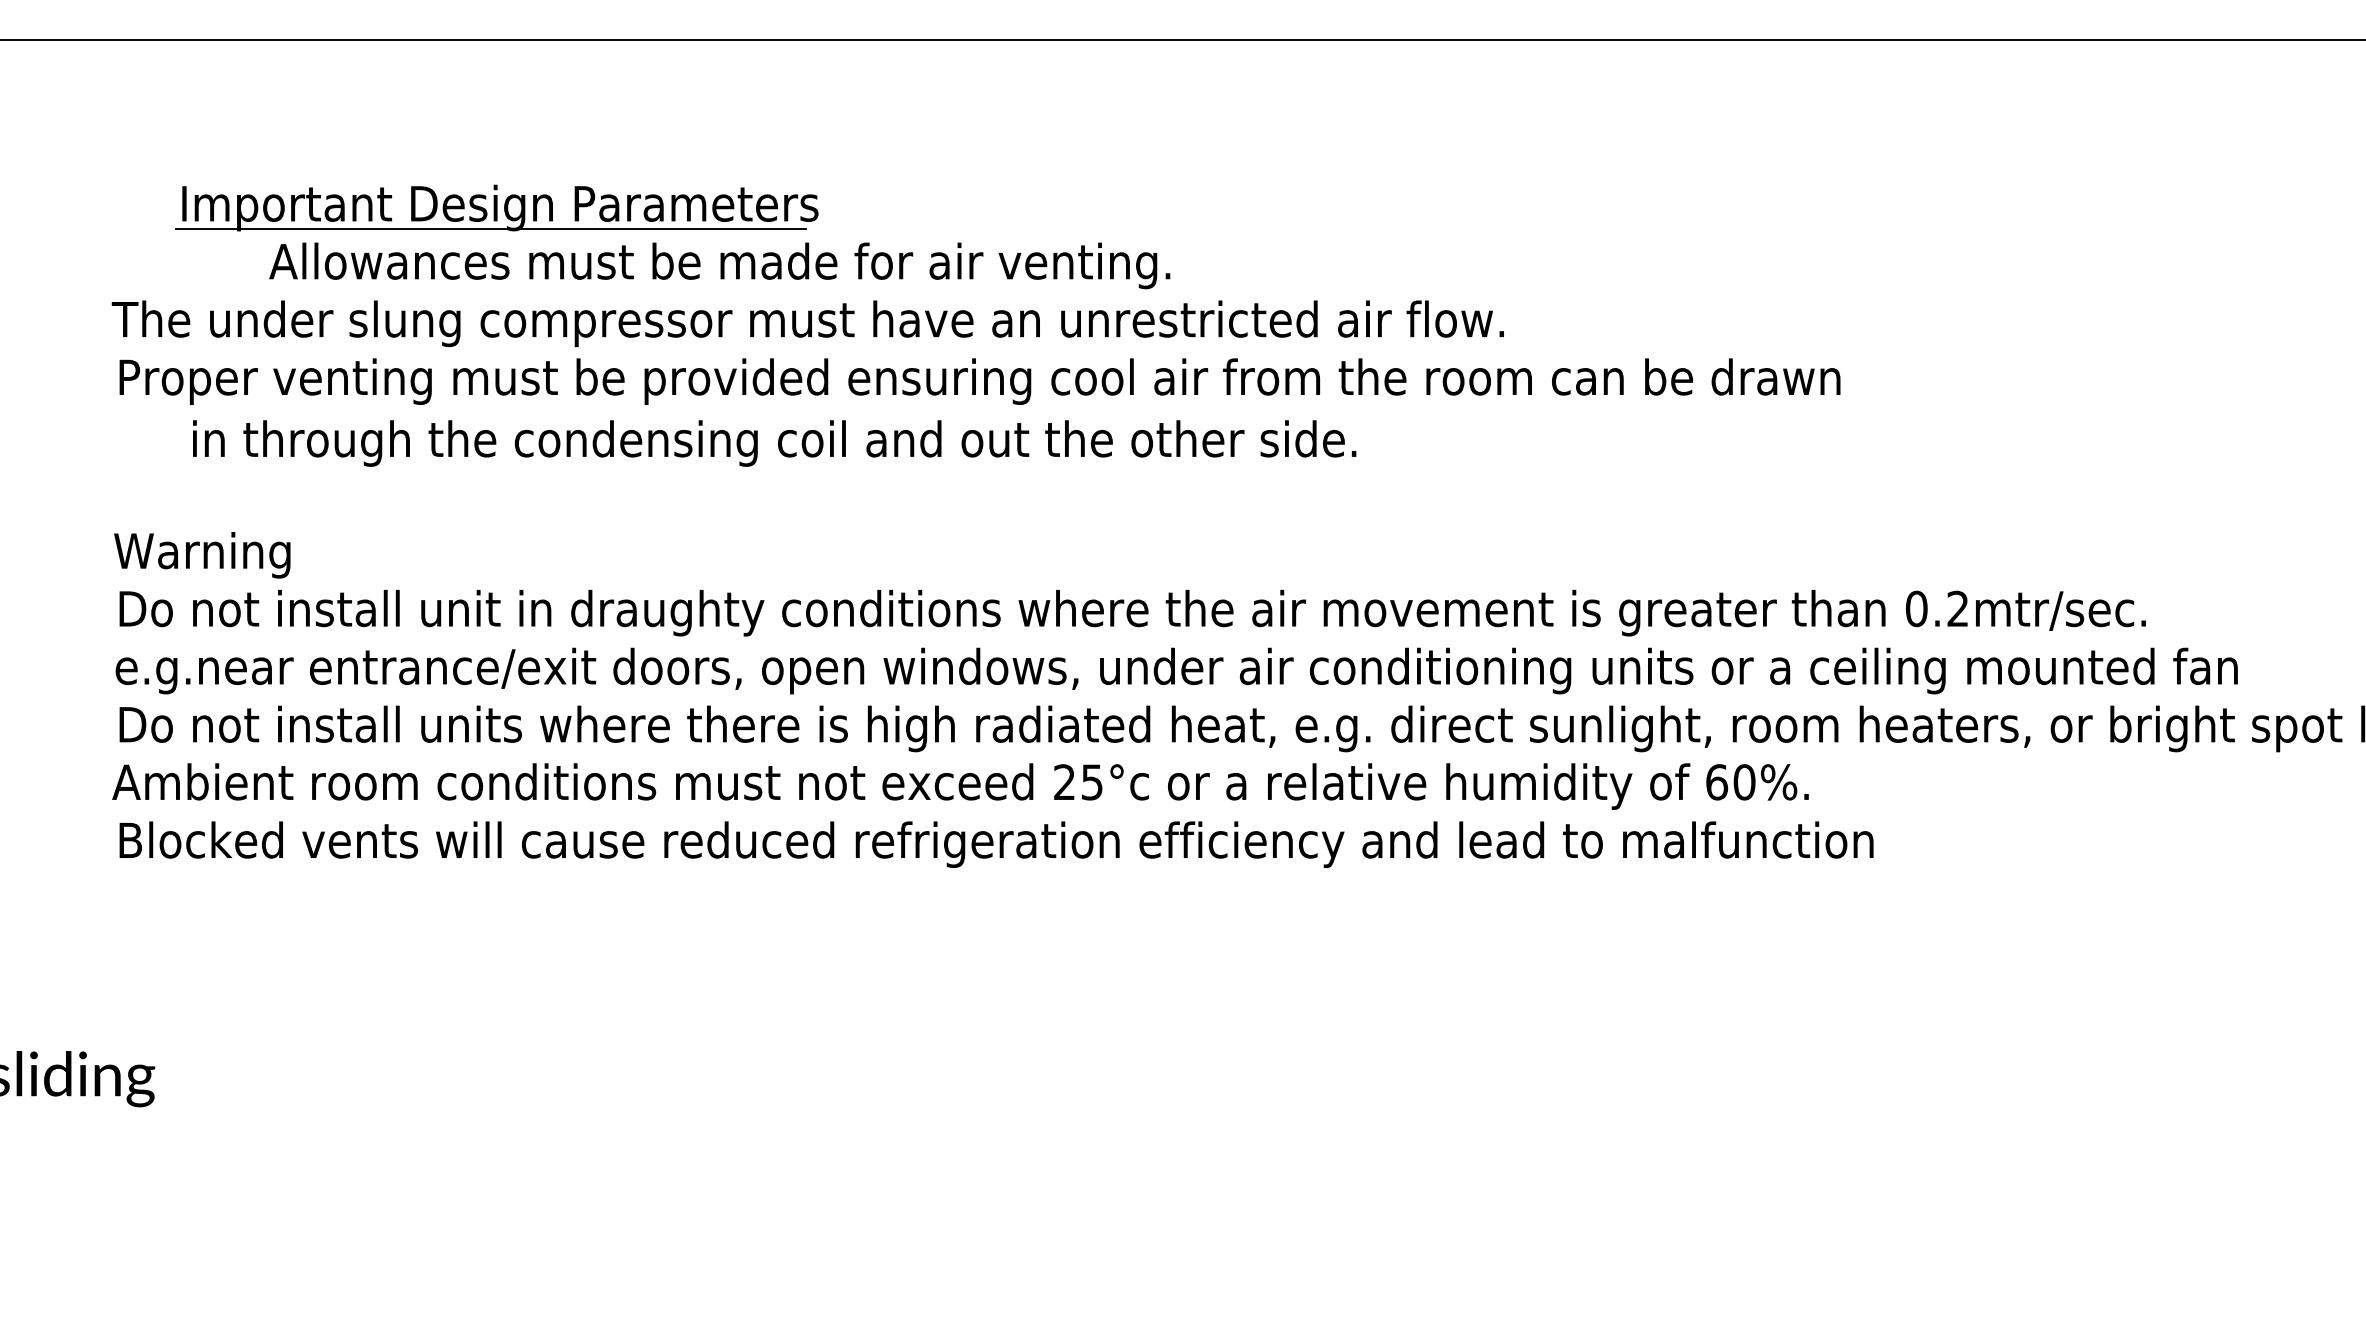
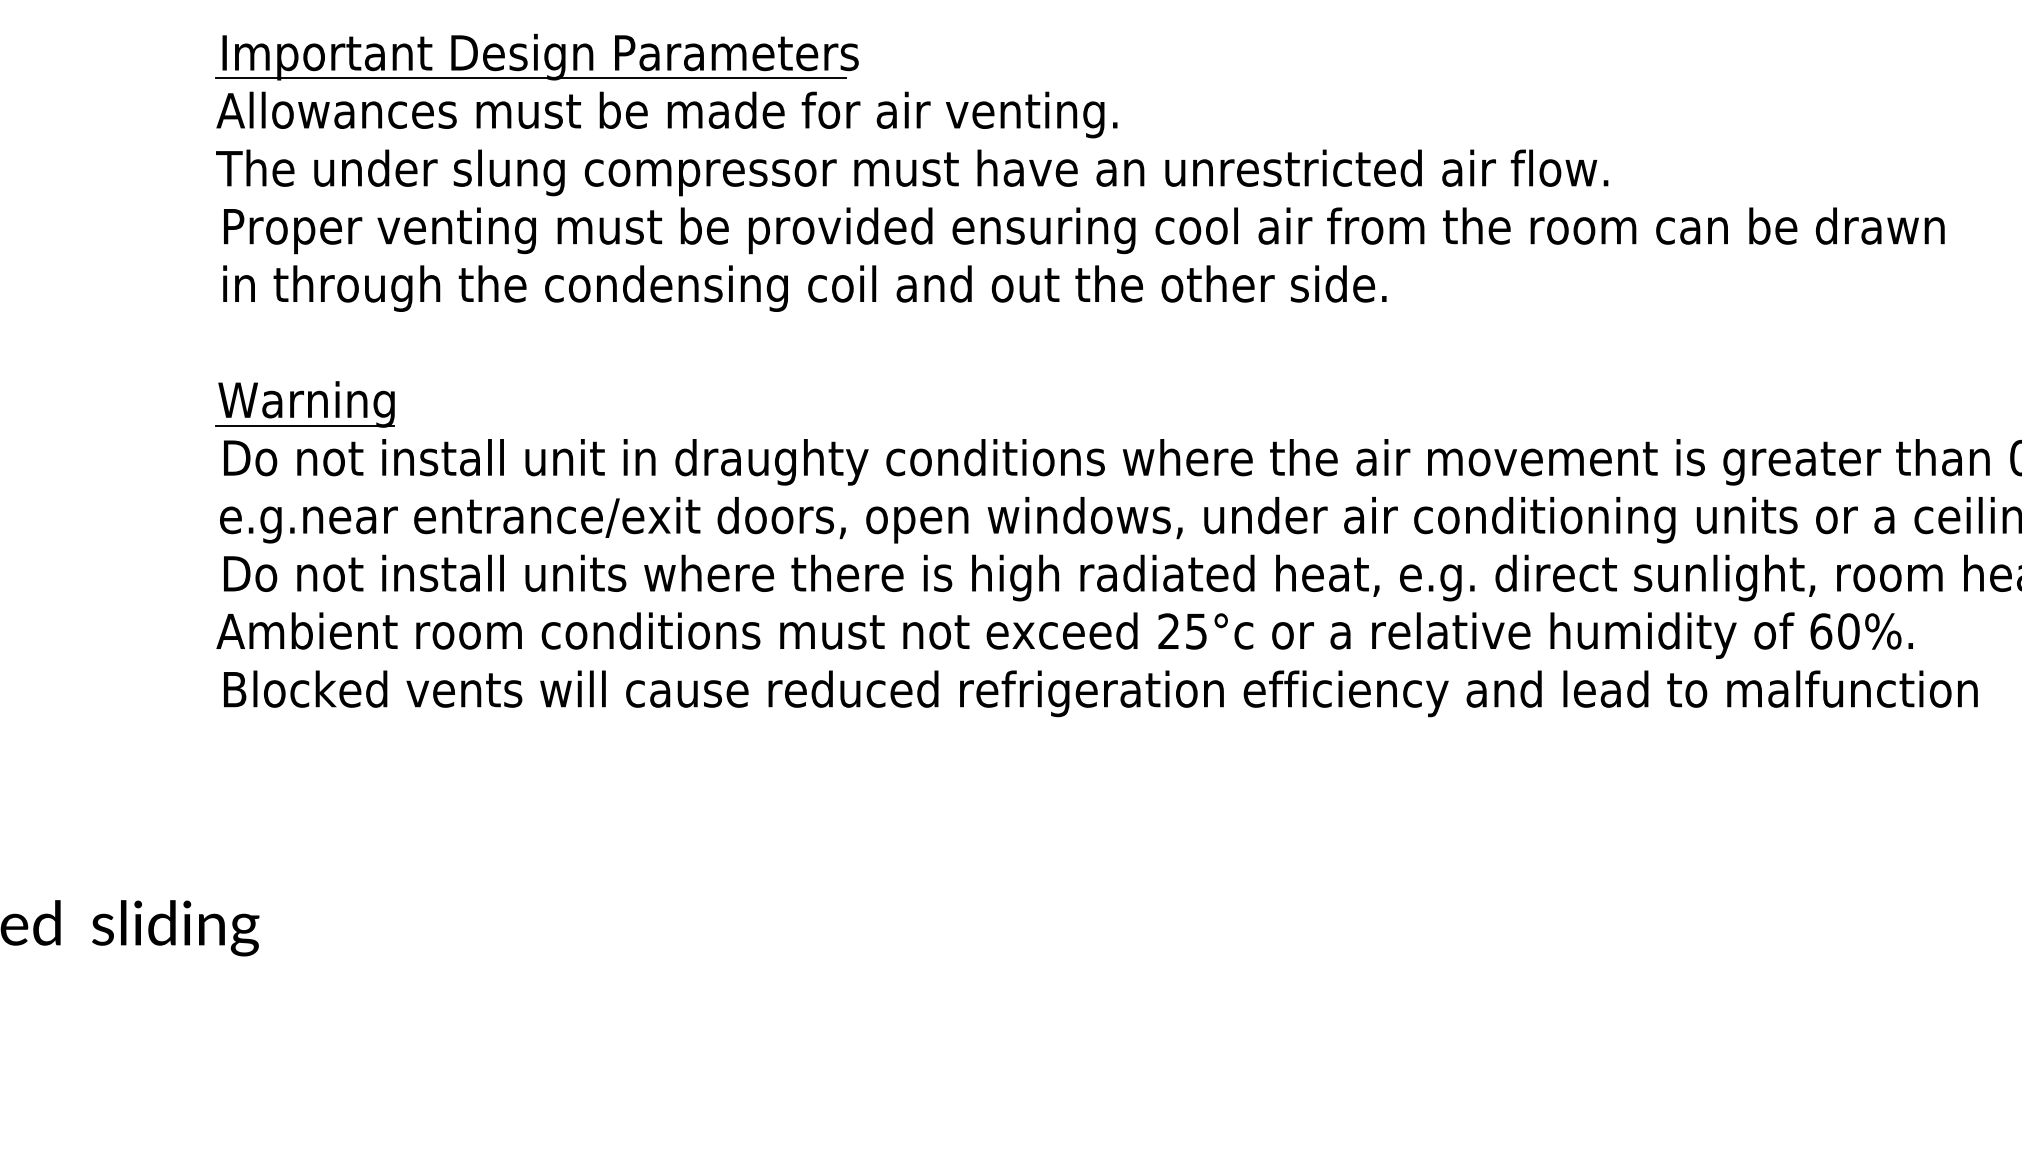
part: (496, 207) -> (536, 56), moved
text: (719, 265) -> (666, 114), moved
text: (774, 443) -> (804, 288), moved
line: (200, 576) -> (304, 425), added

